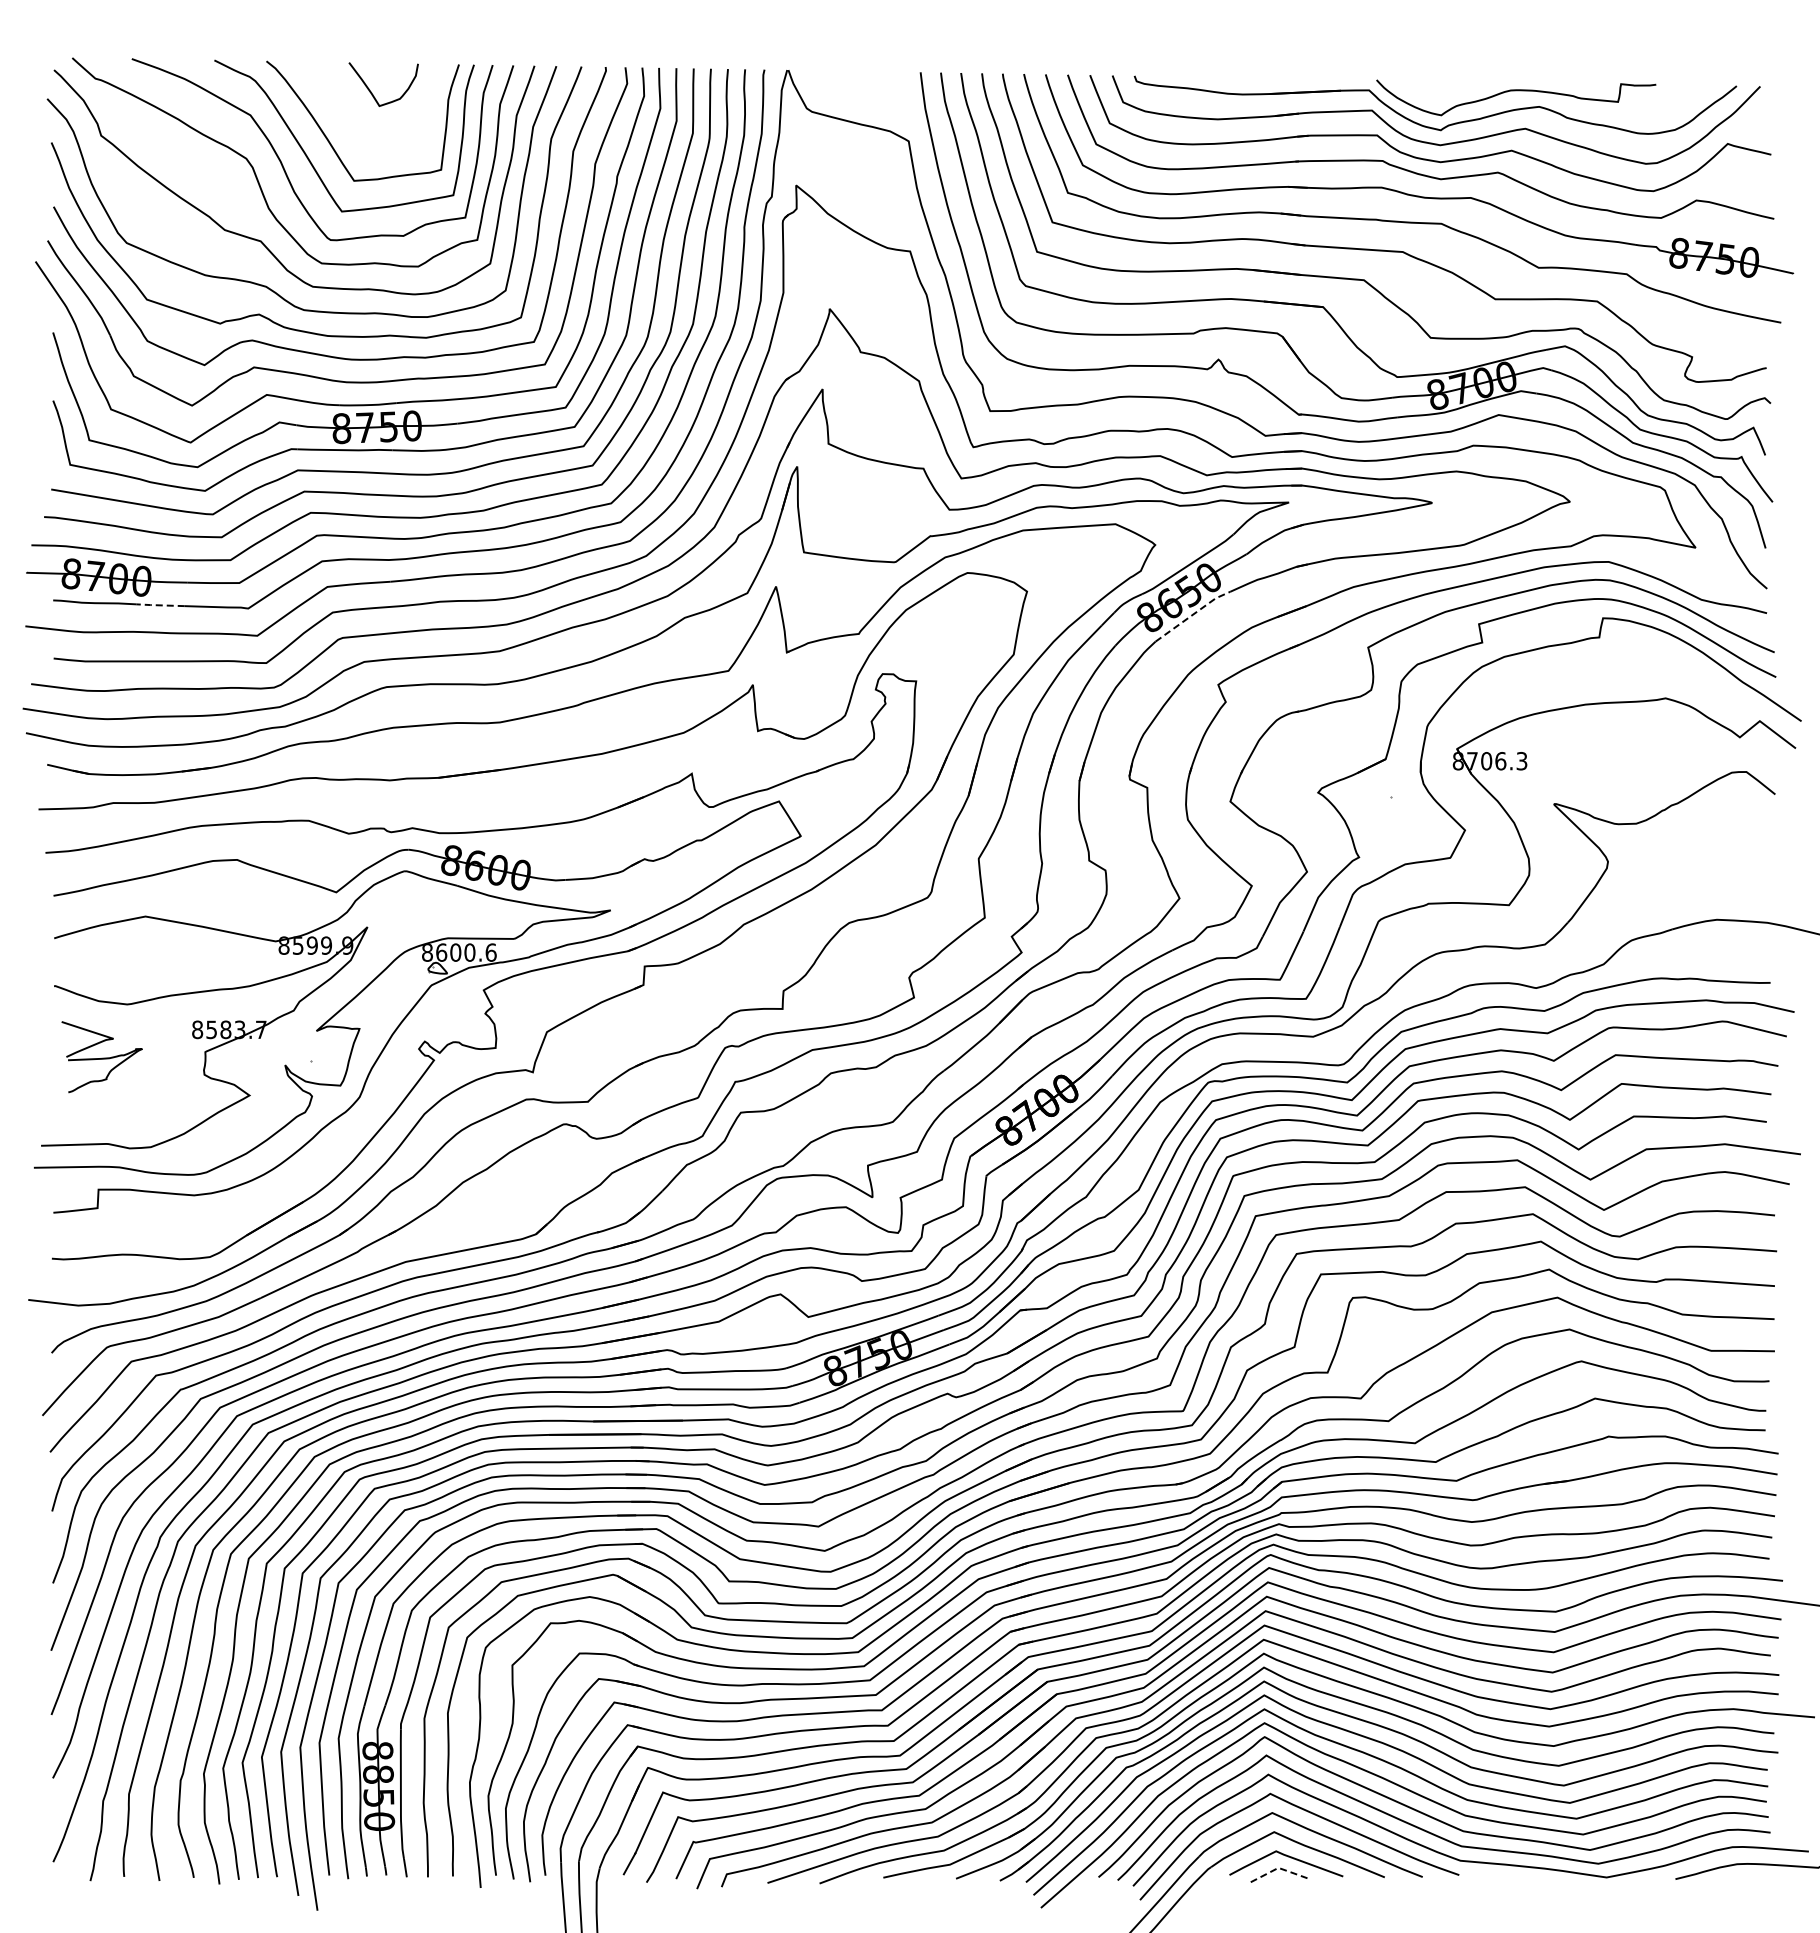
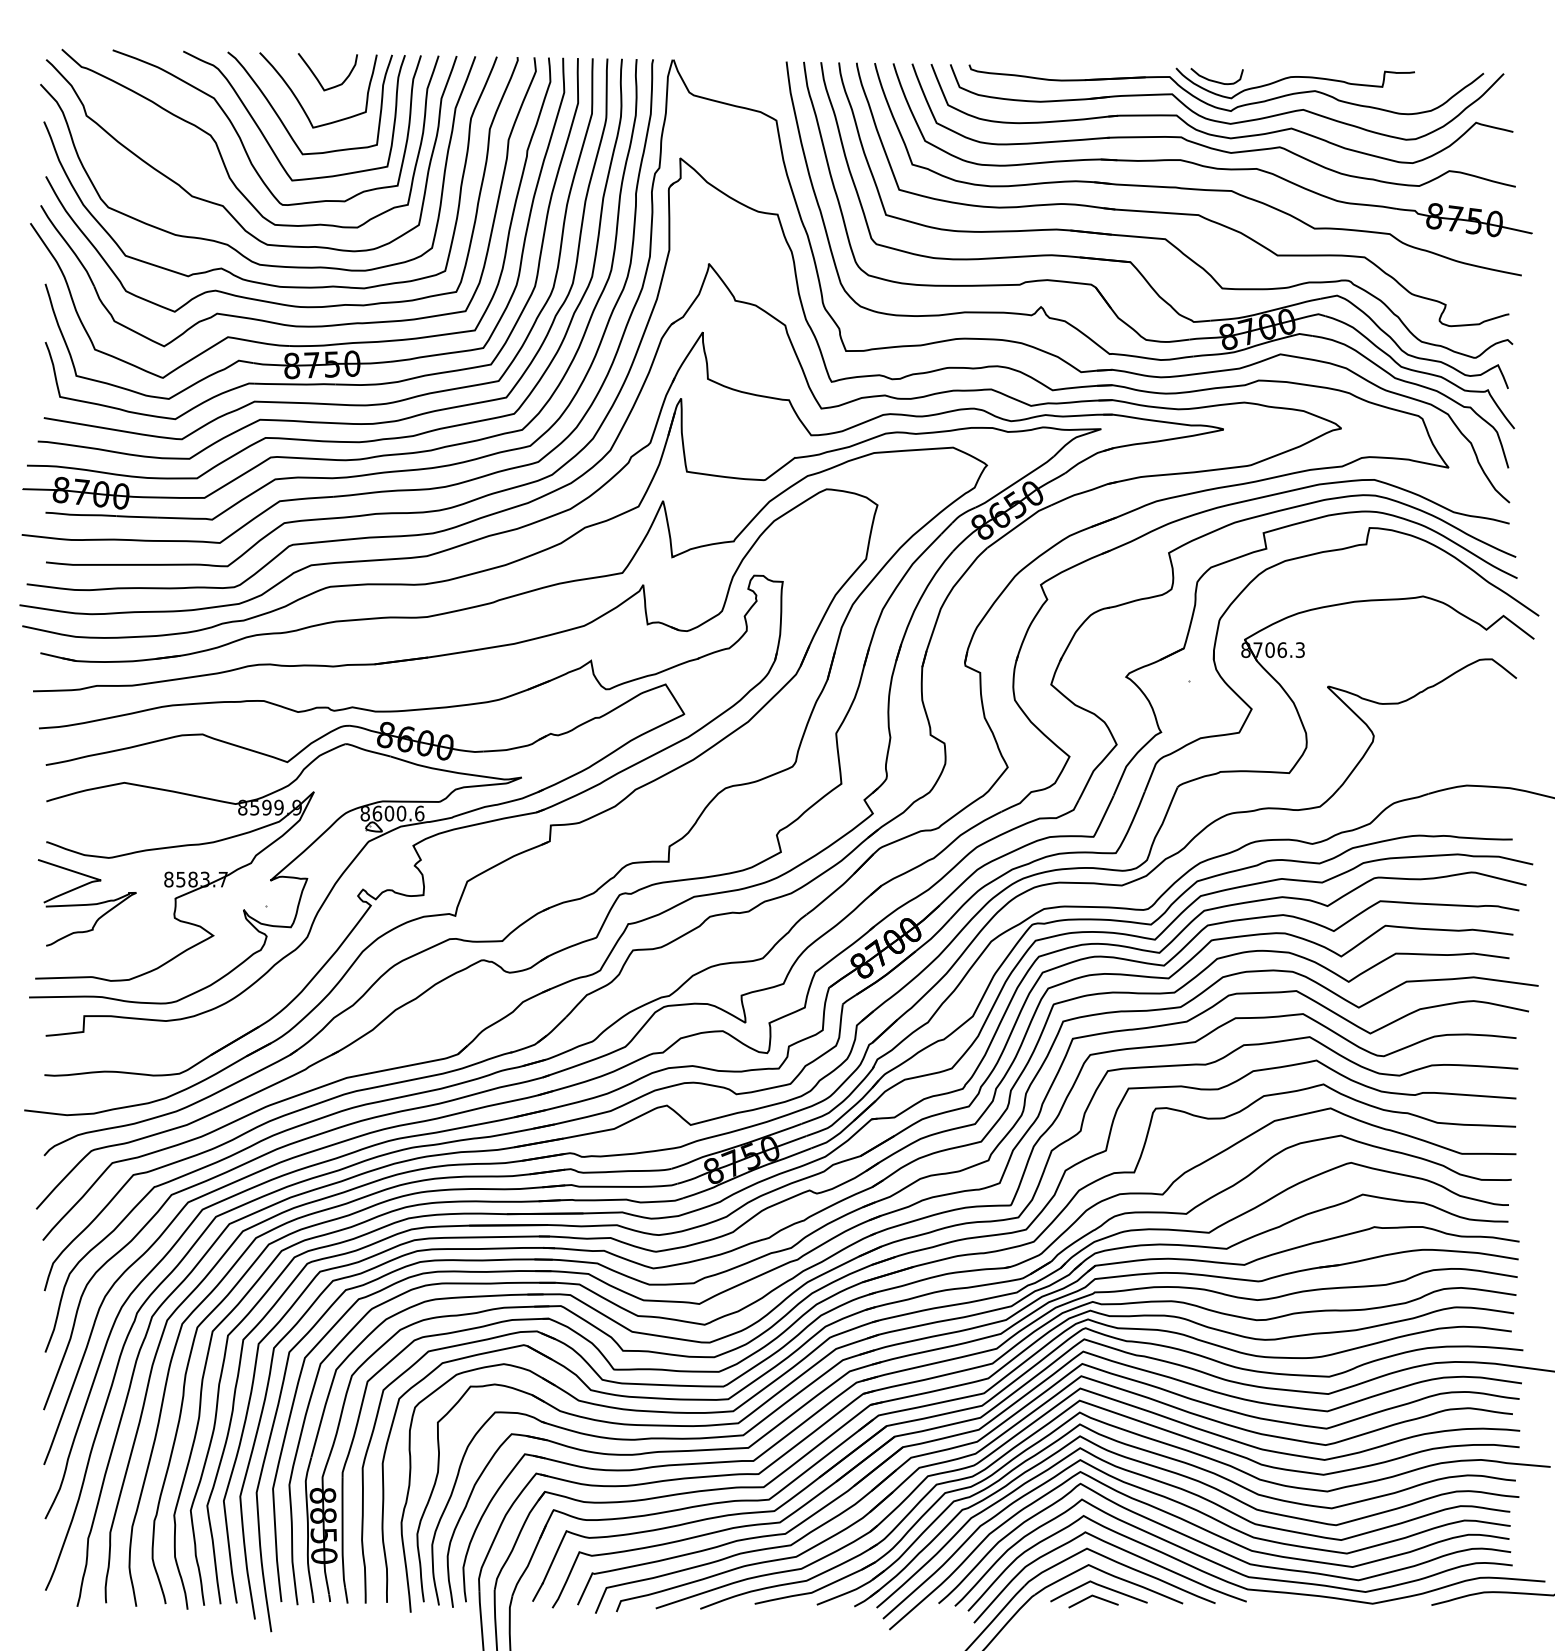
curve: (1422, 94) -> (1215, 80), added
curve: (351, 120) -> (300, 102), added
line: (159, 605) -> (136, 517), dashed -> solid
line: (1192, 615) -> (1018, 525), dashed -> solid
part: (101, 1057) -> (86, 903), size x1.43
line: (1279, 1868) -> (1093, 1596), dashed -> solid

